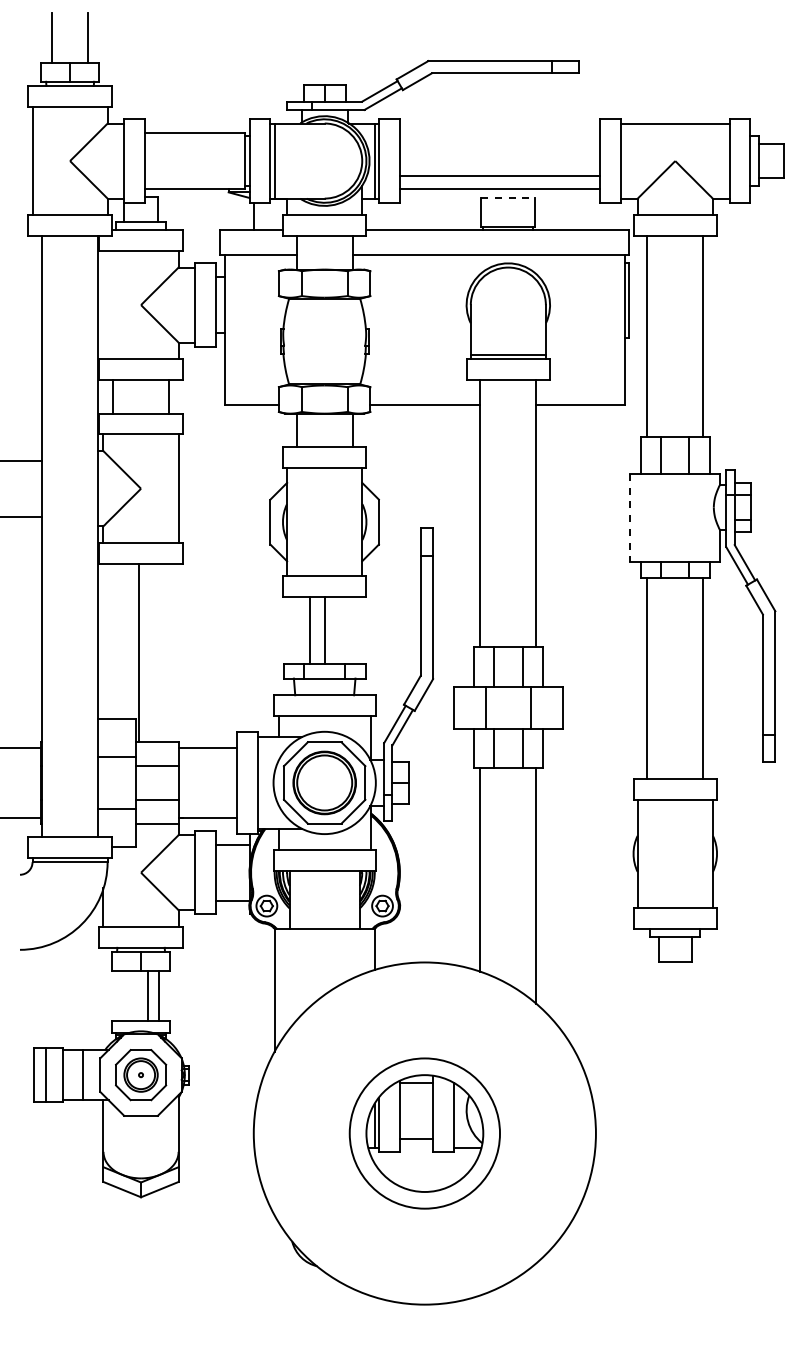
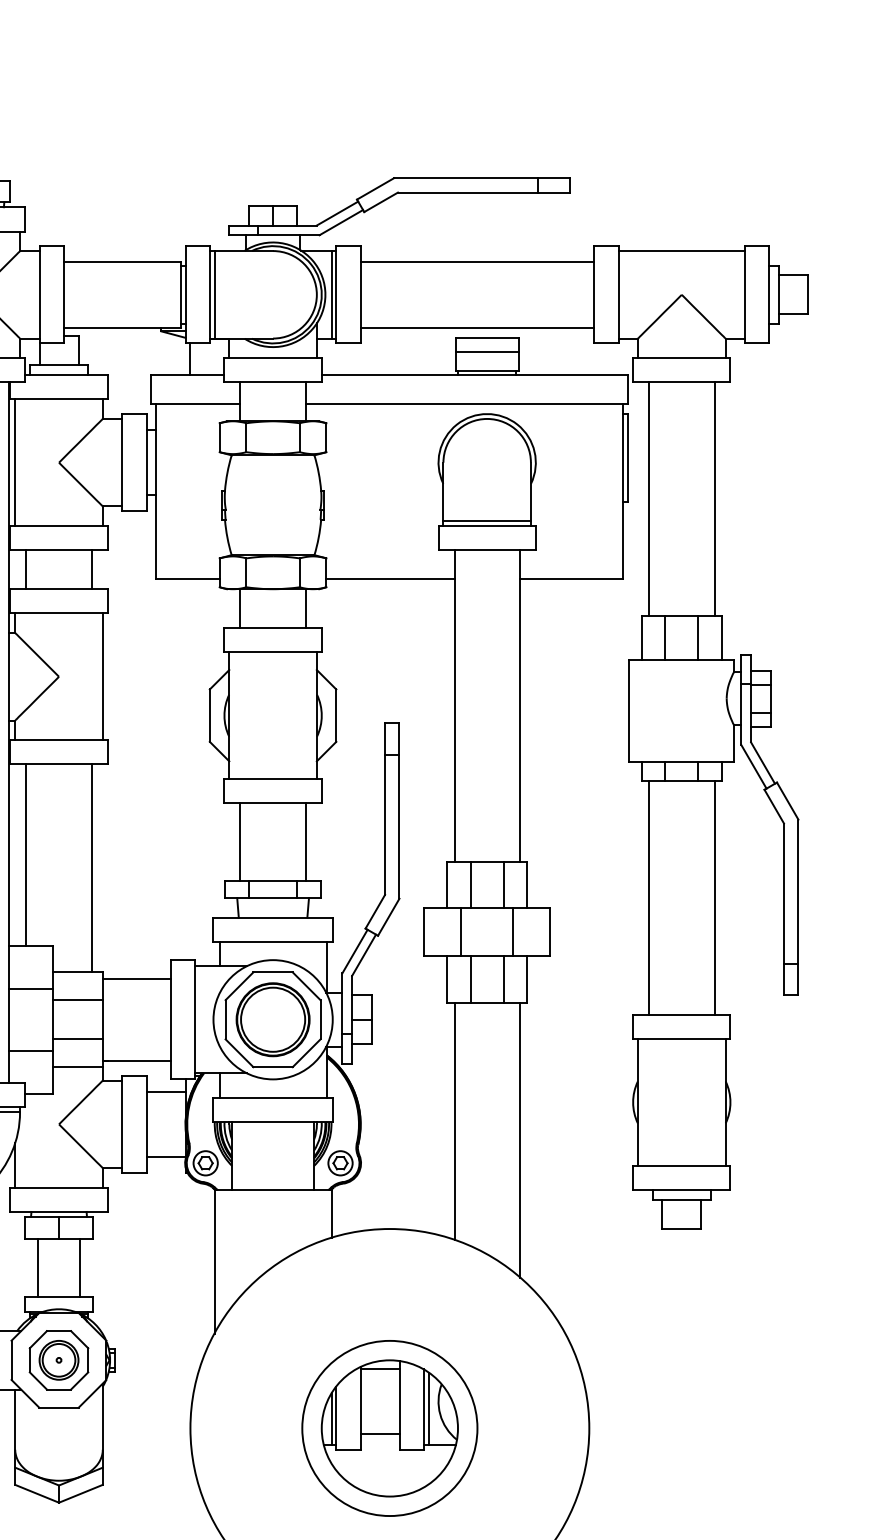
line: (499, 176) -> (476, 262), moved
line: (508, 197) -> (487, 337), dashed -> solid
line: (508, 210) -> (487, 352), added
line: (103, 304) -> (15, 462), added
line: (630, 517) -> (629, 710), dashed -> solid
line: (309, 630) -> (305, 842), moved
line: (324, 630) -> (240, 842), moved
line: (113, 641) -> (26, 854), added
line: (139, 652) -> (92, 867), moved
line: (148, 995) -> (38, 1267), moved
line: (458, 1116) -> (429, 1408), added

